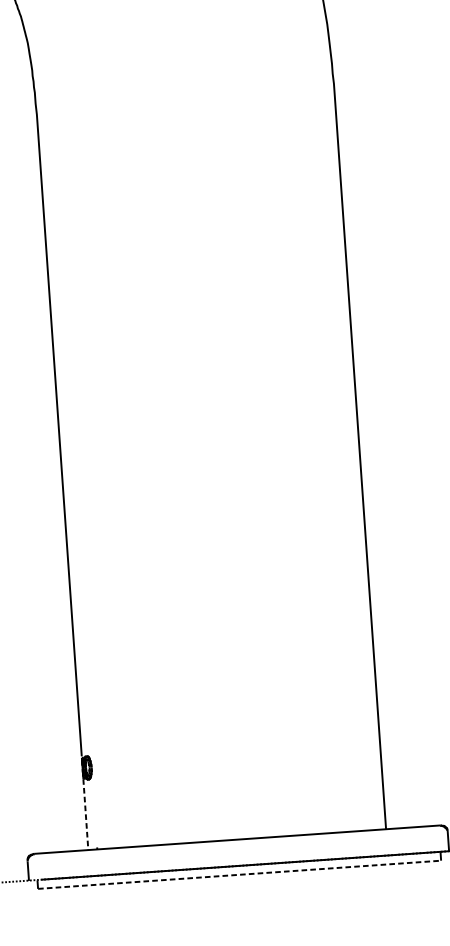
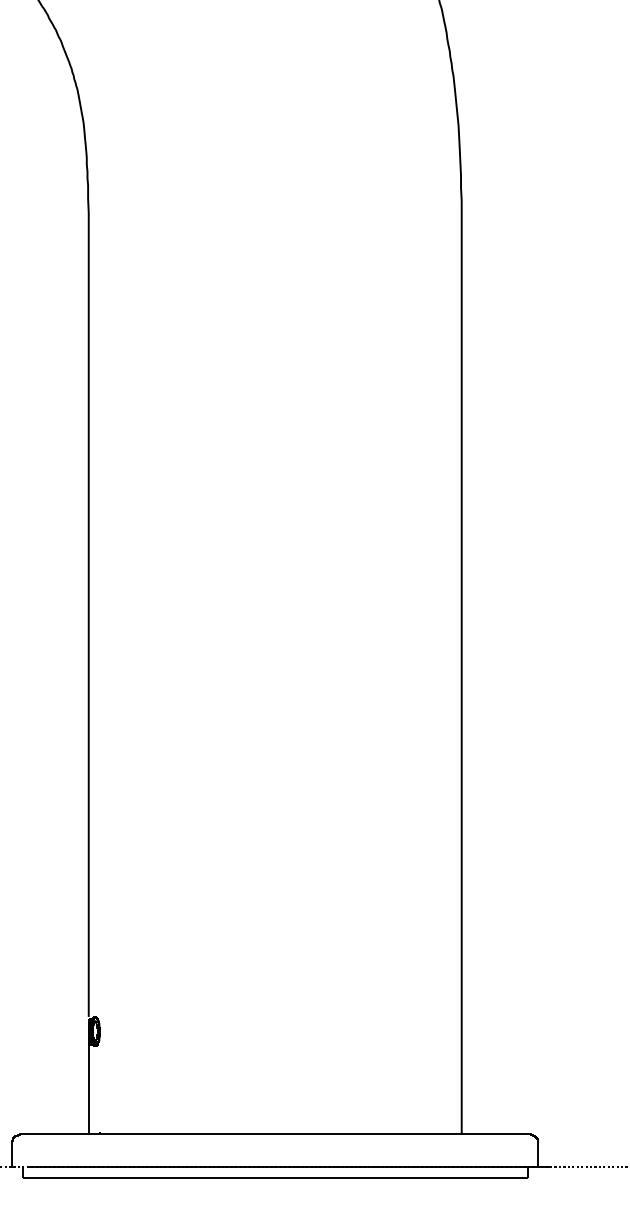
line: (85, 810) -> (88, 1084), dashed -> solid
line: (239, 874) -> (275, 1178), dashed -> solid

